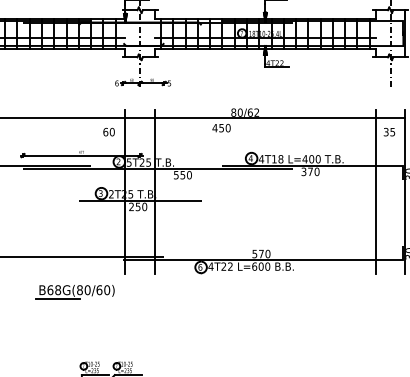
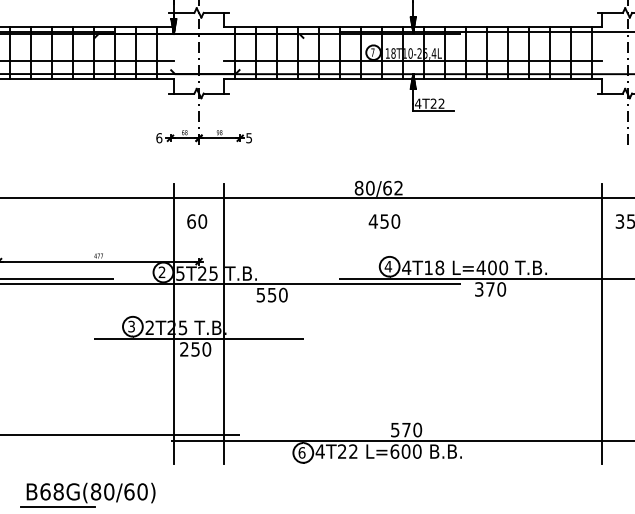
text: (221, 128) -> (384, 222), moved
text: (108, 131) -> (196, 220), moved

